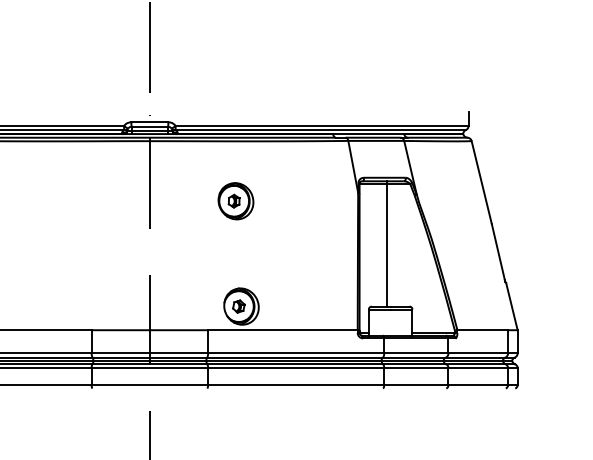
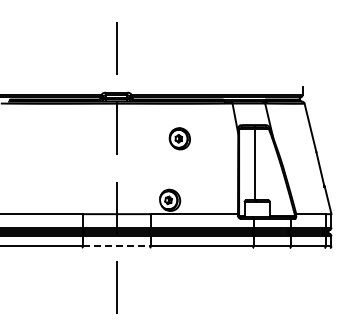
part: (235, 200) -> (179, 138), moved
line: (151, 385) -> (117, 246), solid -> dashed

